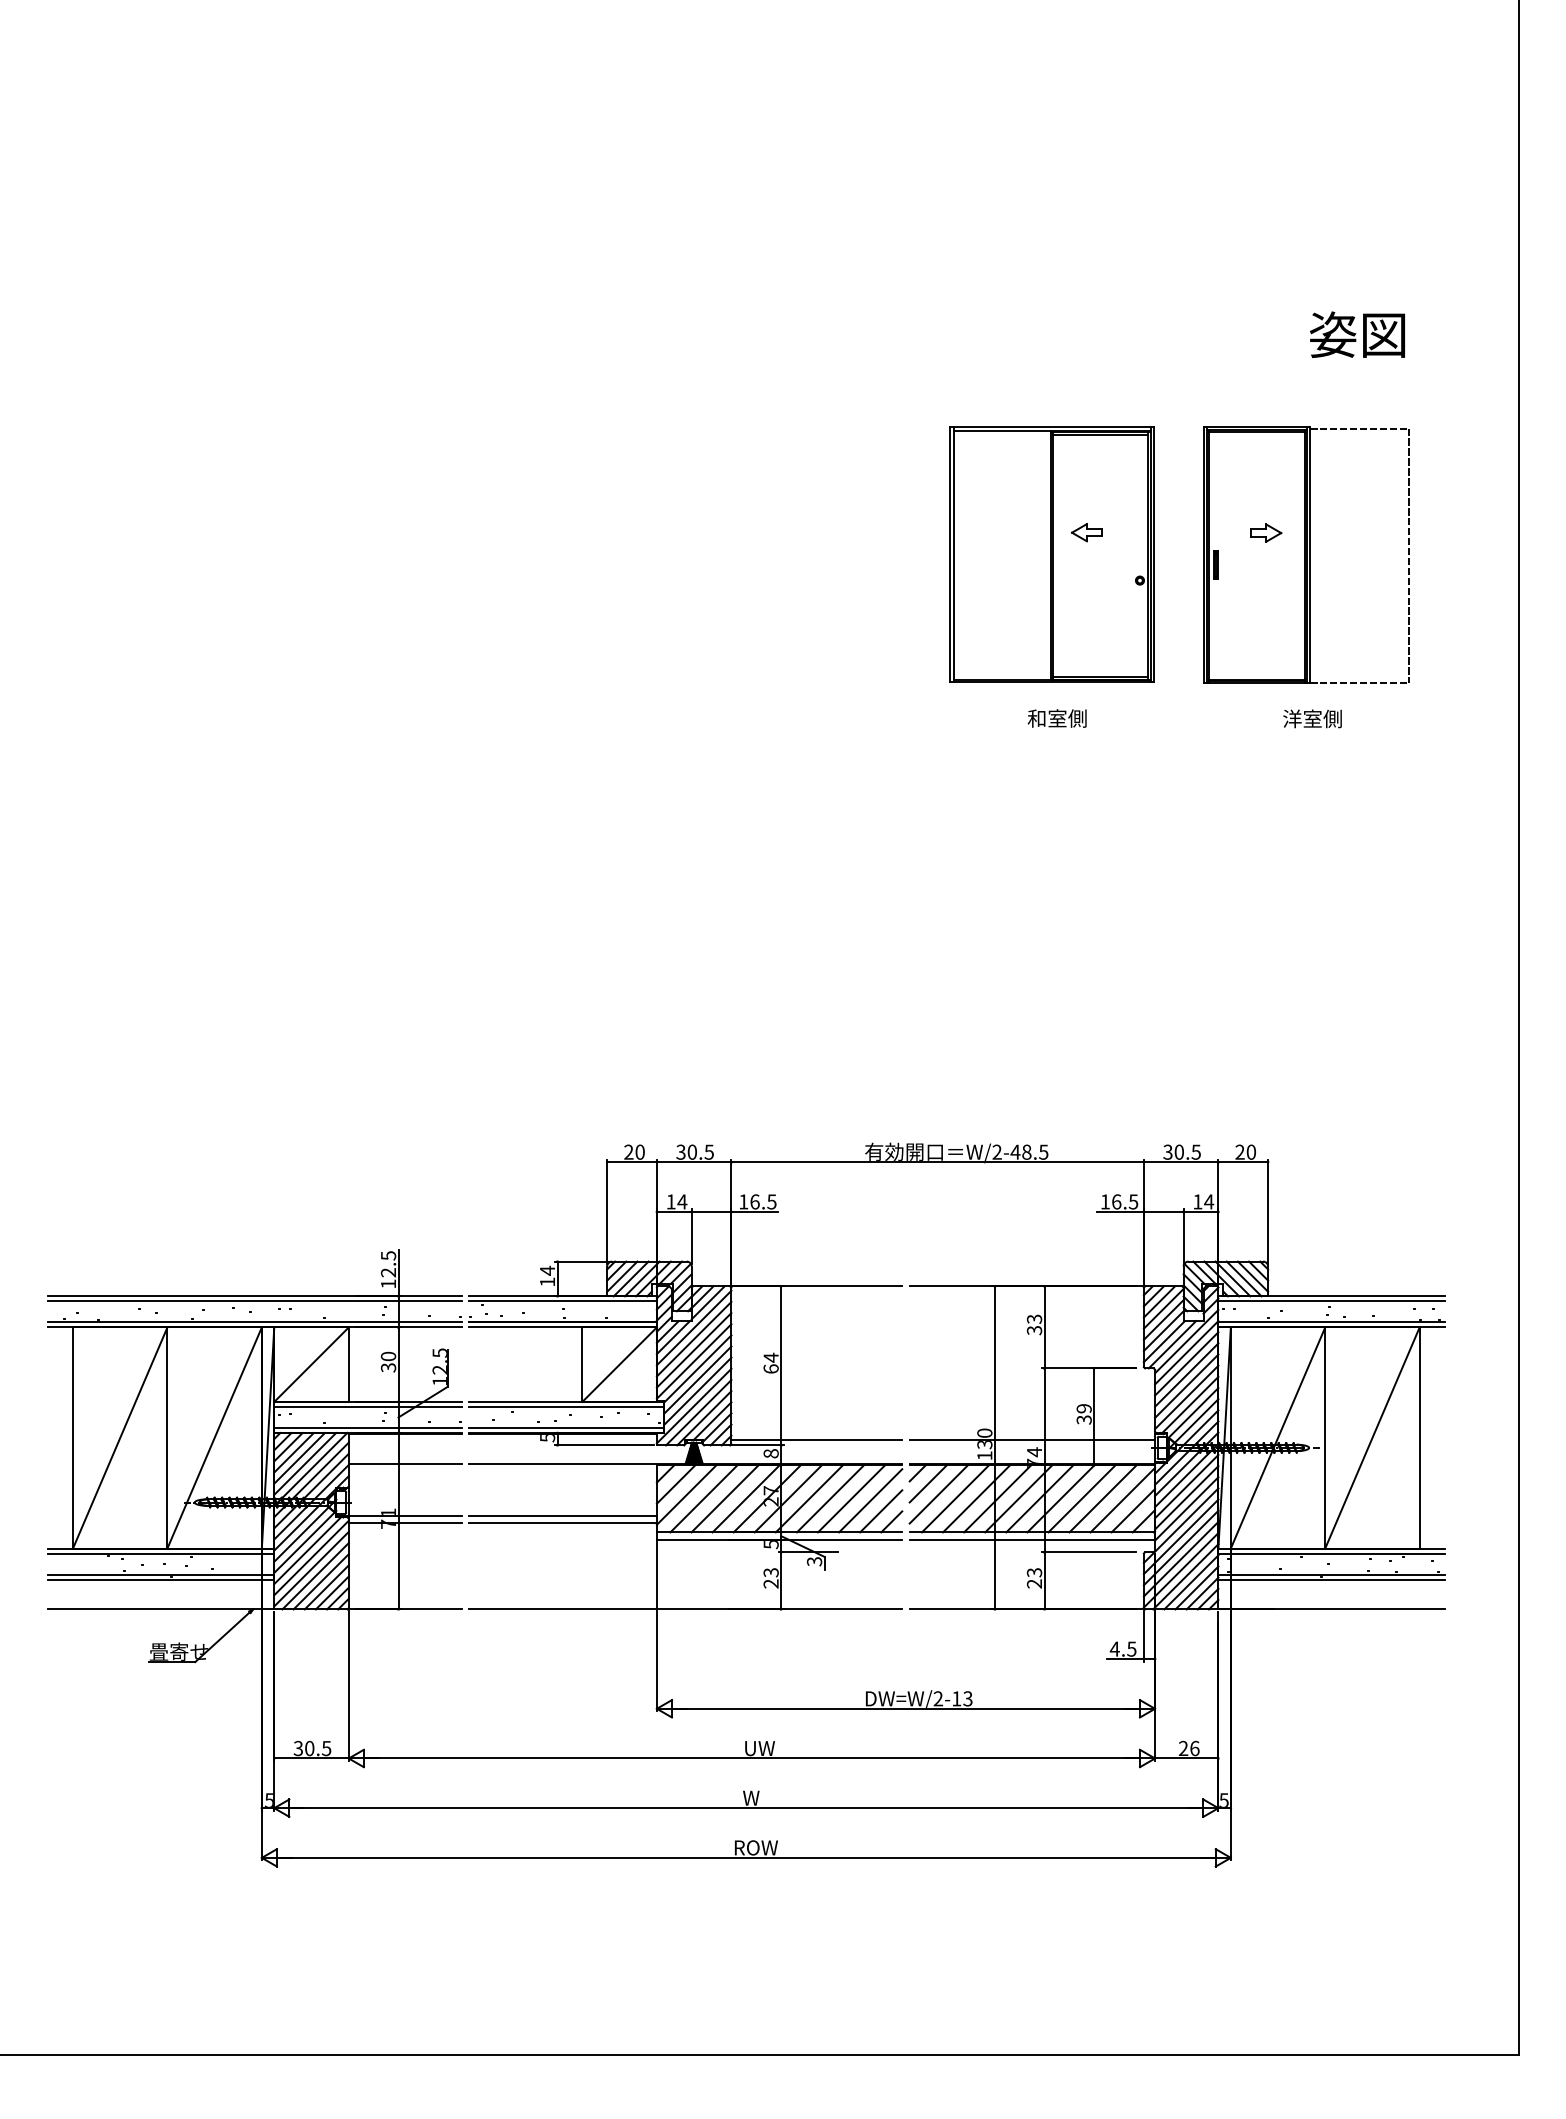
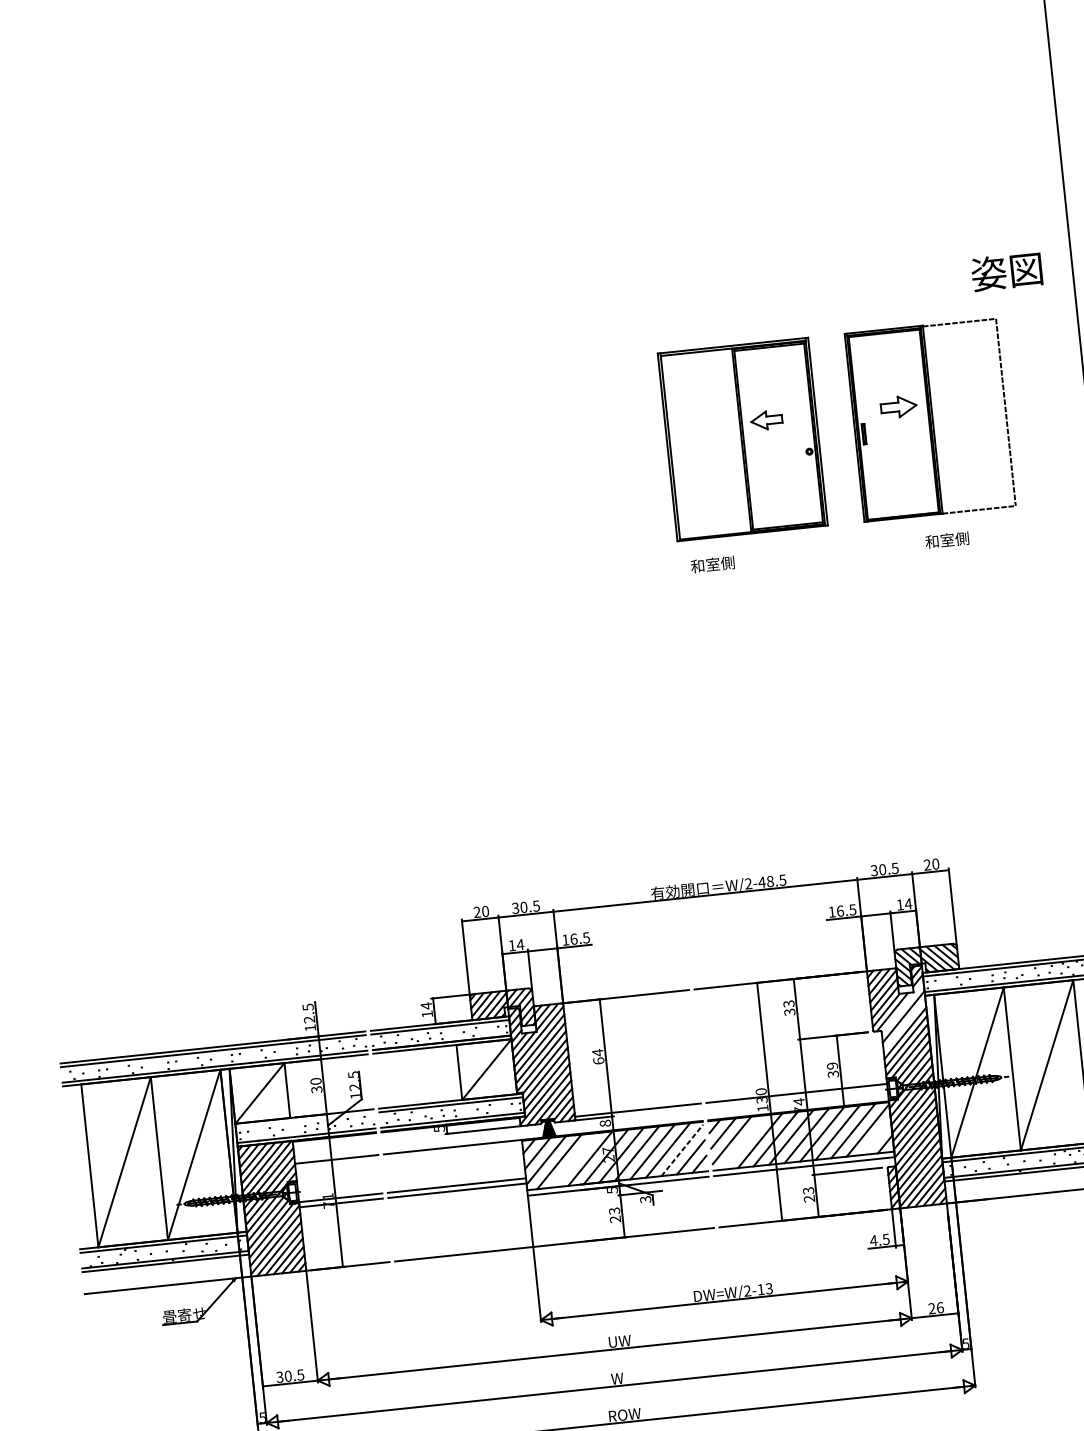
text: (1357, 334) -> (1006, 271), moved
part: (1086, 532) -> (766, 420), size x1.4
part: (1266, 532) -> (898, 406), size x1.6
text: (1056, 718) -> (712, 564), moved
text: (1292, 718) -> (932, 541), 洋室側 -> 和室側
line: (1186, 1341) -> (902, 1008), removed
line: (1186, 1363) -> (904, 1024), removed
line: (367, 1406) -> (304, 1119), removed
line: (724, 1498) -> (574, 1160), removed
line: (955, 1498) -> (744, 1142), removed
line: (870, 1500) -> (682, 1150), solid -> dashed
line: (1133, 1510) -> (876, 1137), removed

